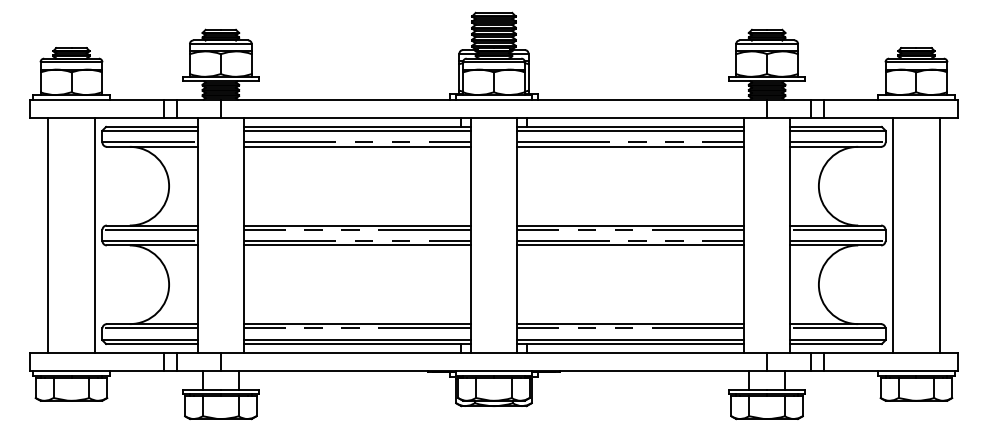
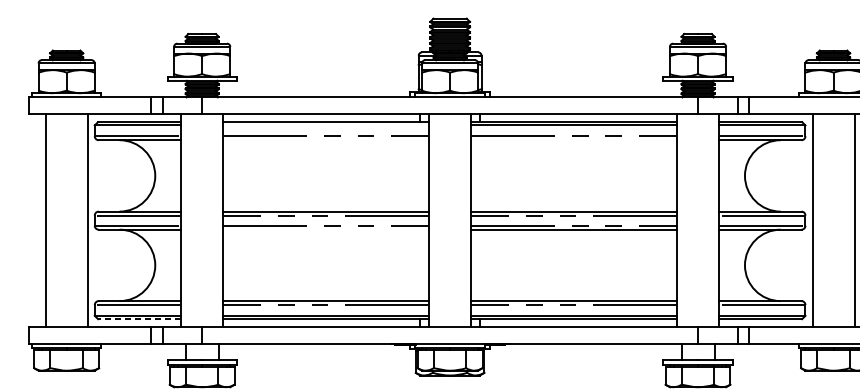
line: (356, 130) -> (325, 125), removed
line: (356, 146) -> (325, 139), removed
line: (630, 146) -> (574, 139), removed
line: (356, 245) -> (325, 229), removed
line: (151, 344) -> (139, 319), solid -> dashed

